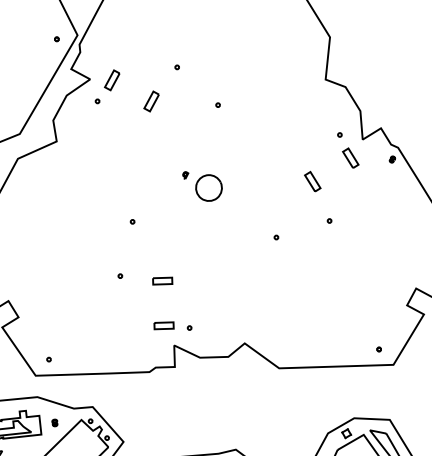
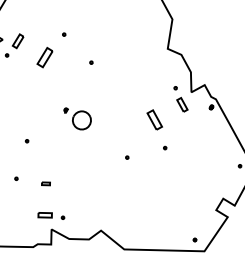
part: (151, 101) -> (44, 57), size x1.4
part: (312, 181) -> (154, 119), size x1.4
part: (162, 280) -> (45, 183), size x0.6

